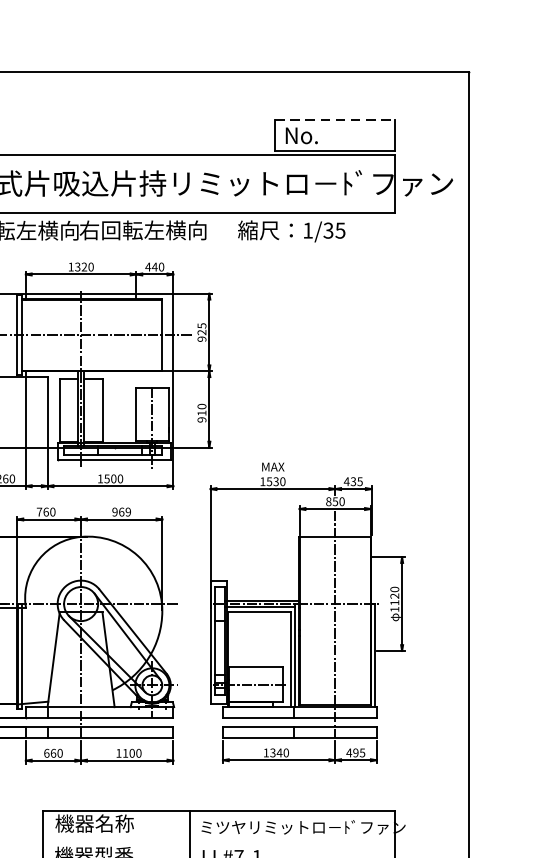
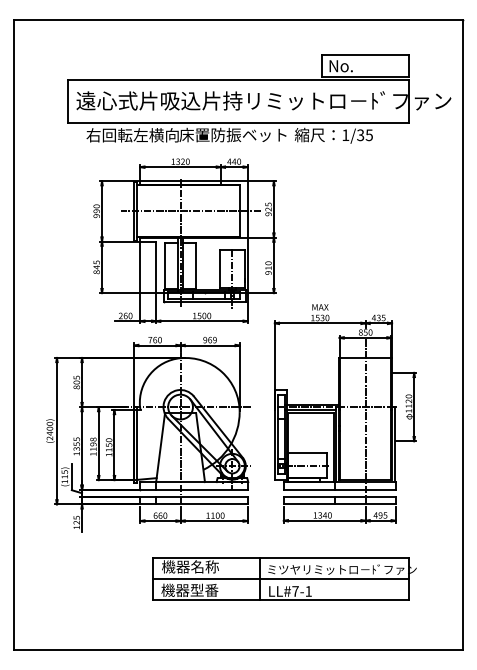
line: (335, 119) -> (365, 54), dashed -> solid
text: (152, 229) -> (232, 134), 右回転左横向 -> 床置防振ベット
line: (219, 840) -> (281, 579), added

